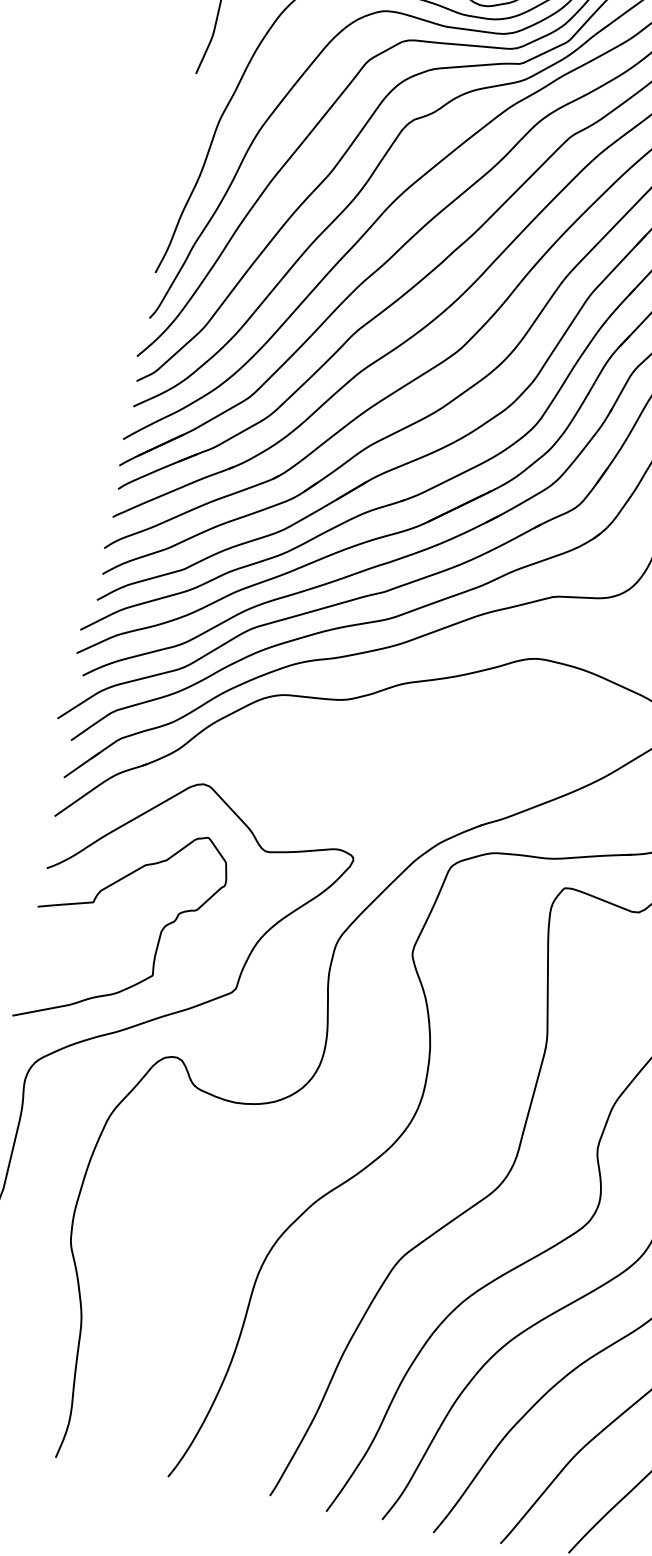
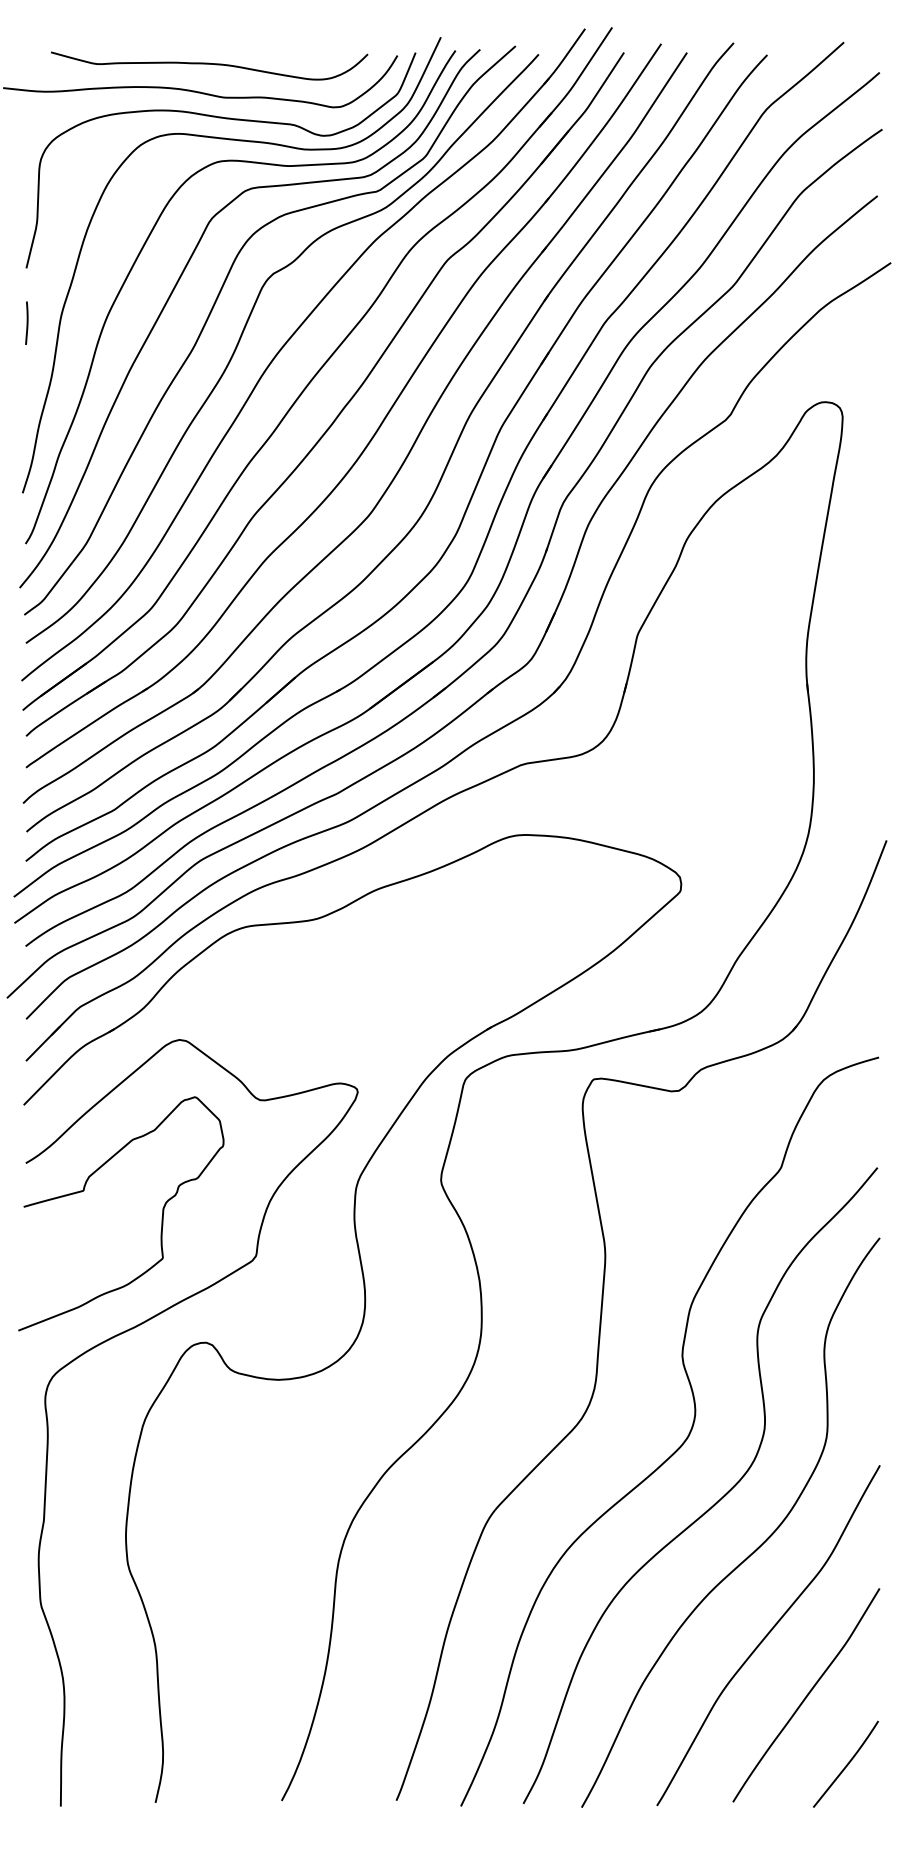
line: (187, 121) -> (26, 322), added

